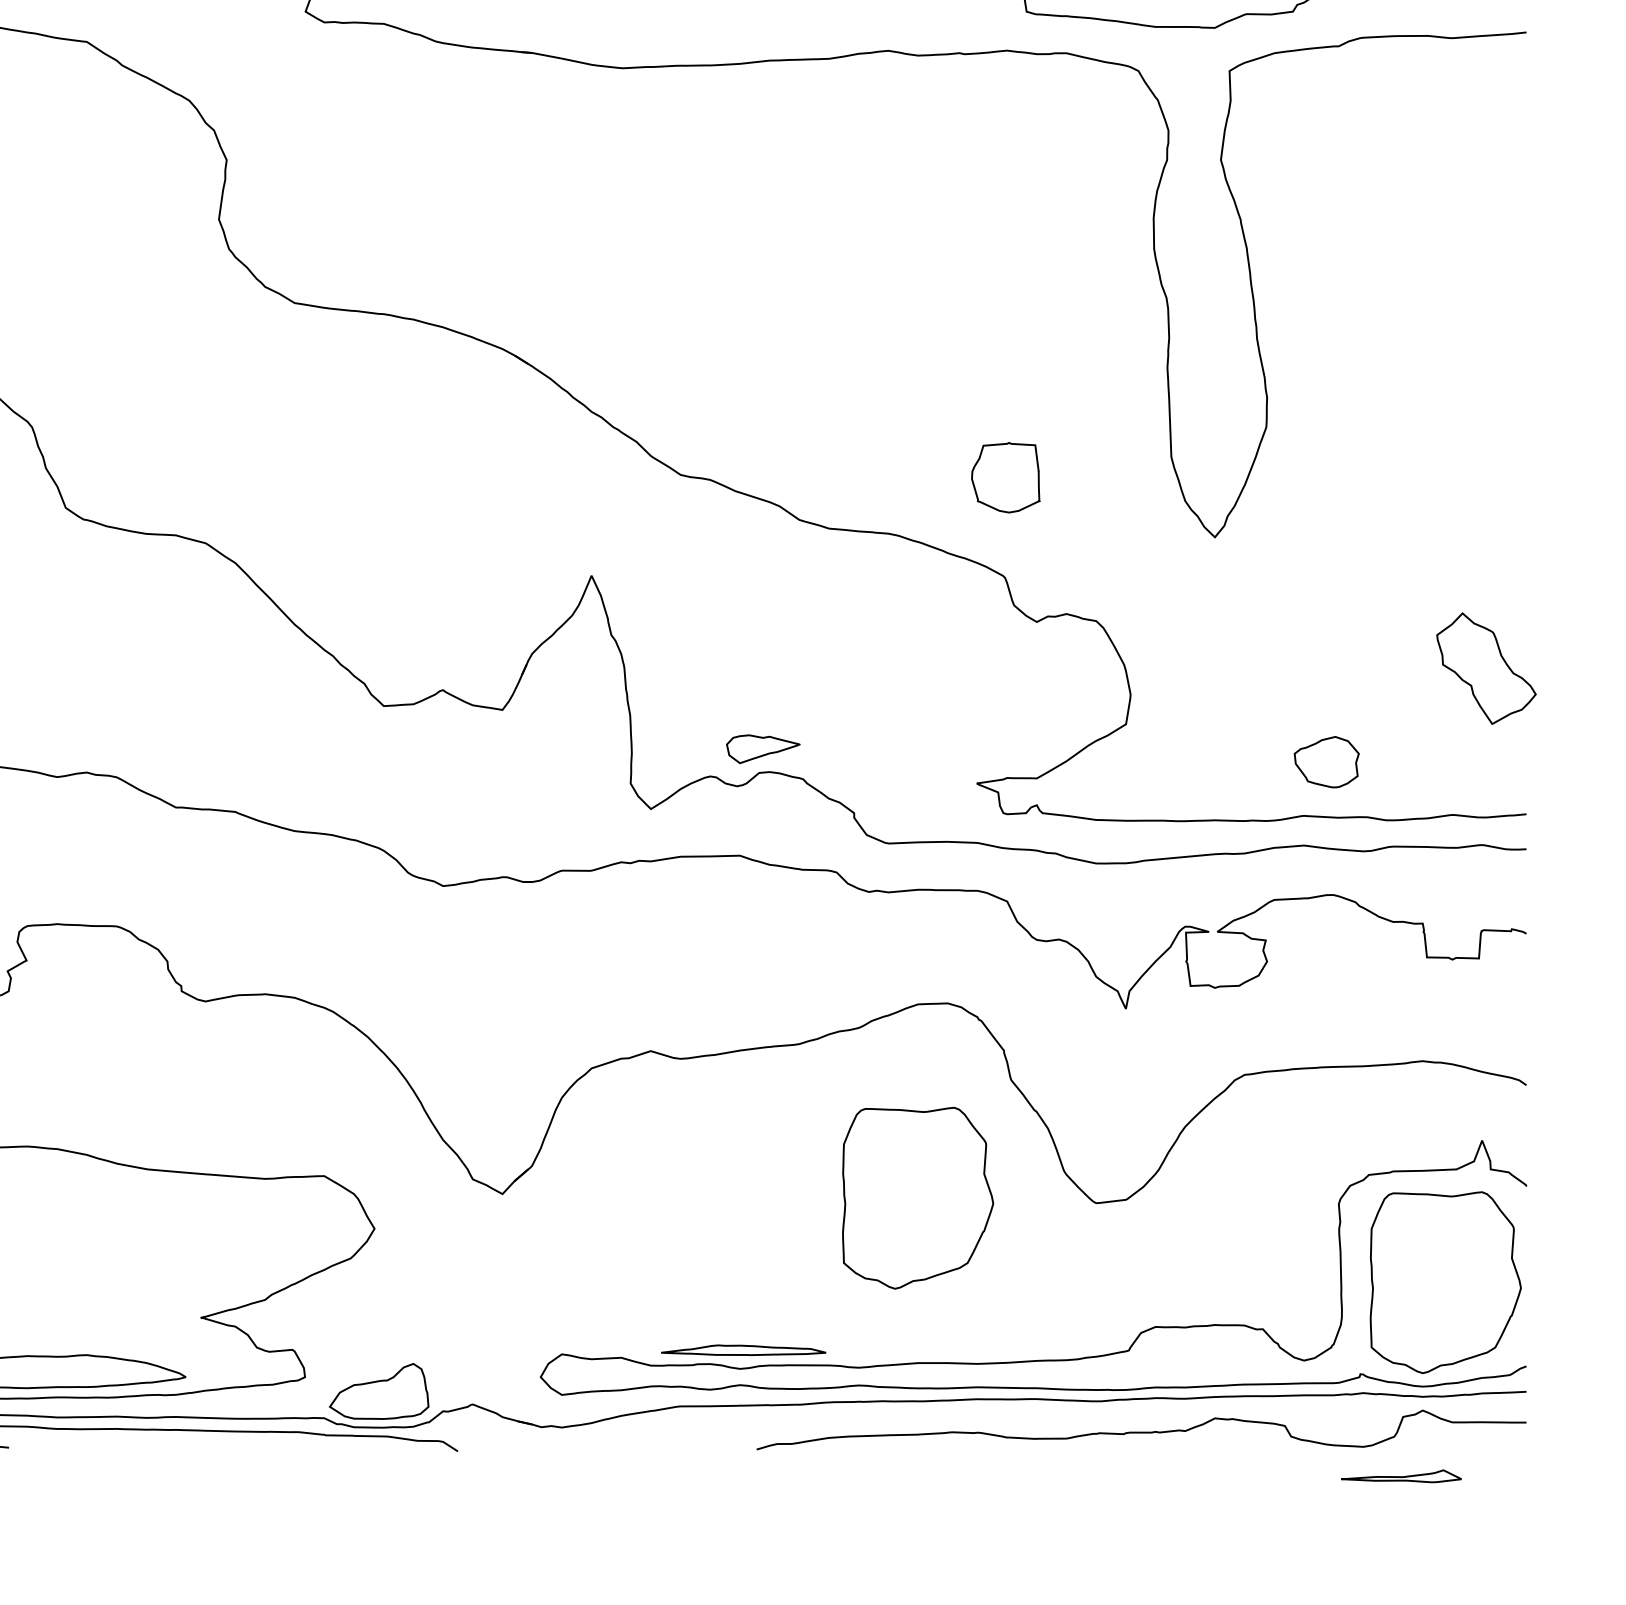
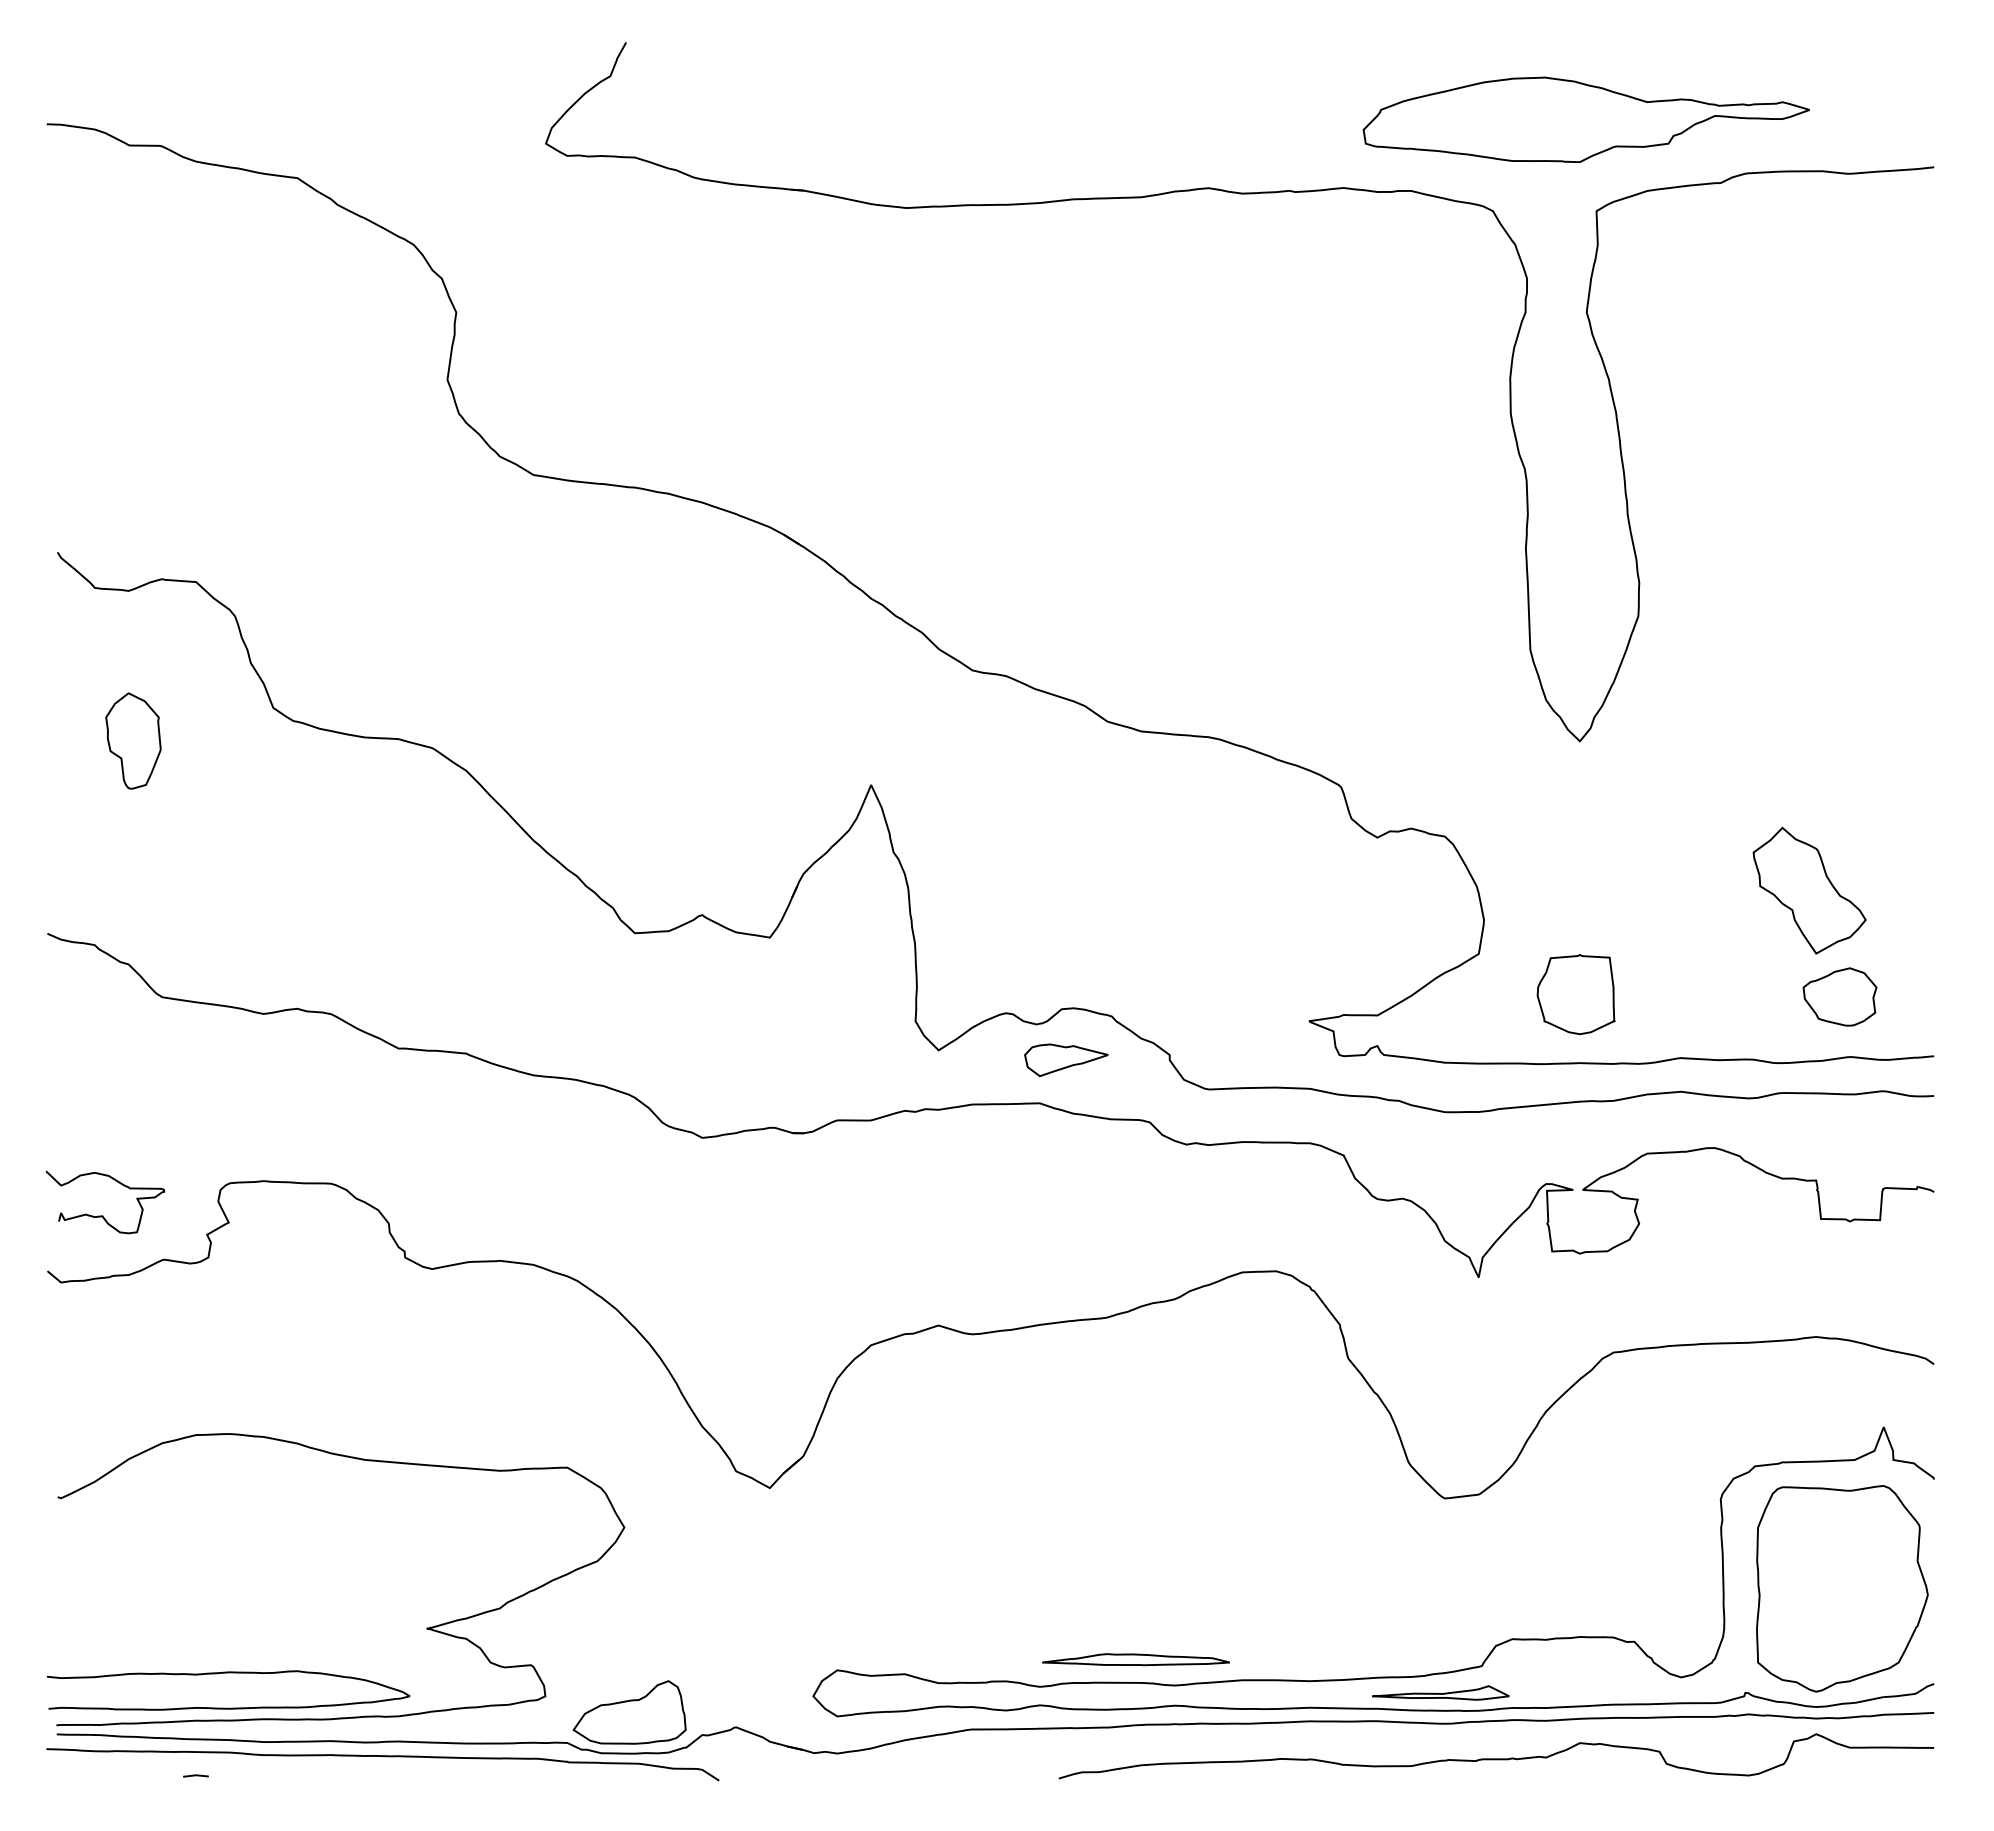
part: (1005, 477) -> (1575, 994), moved
part: (1486, 668) -> (1809, 890), moved
part: (763, 749) -> (1066, 1060), moved
part: (1326, 761) -> (1839, 996), moved
part: (918, 1197) -> (1242, 1492), removed
part: (743, 1350) -> (1135, 1659), moved
part: (1401, 1475) -> (1440, 1692), moved

